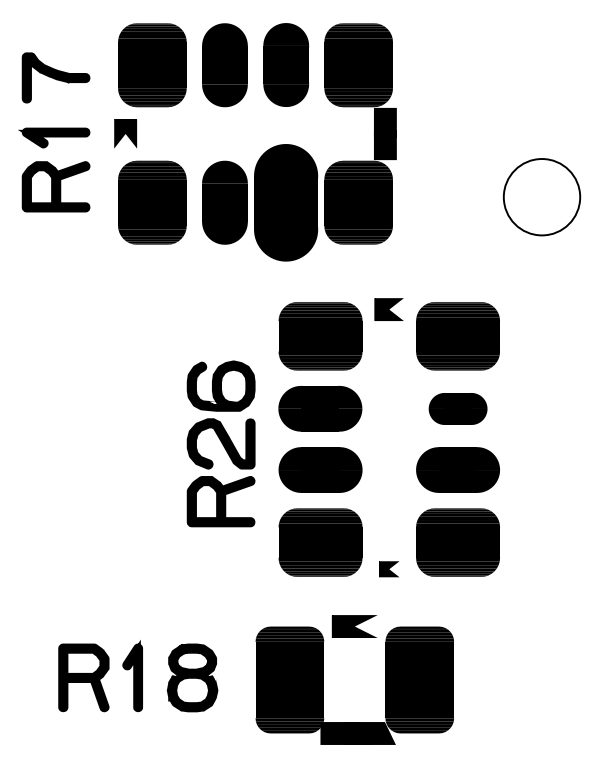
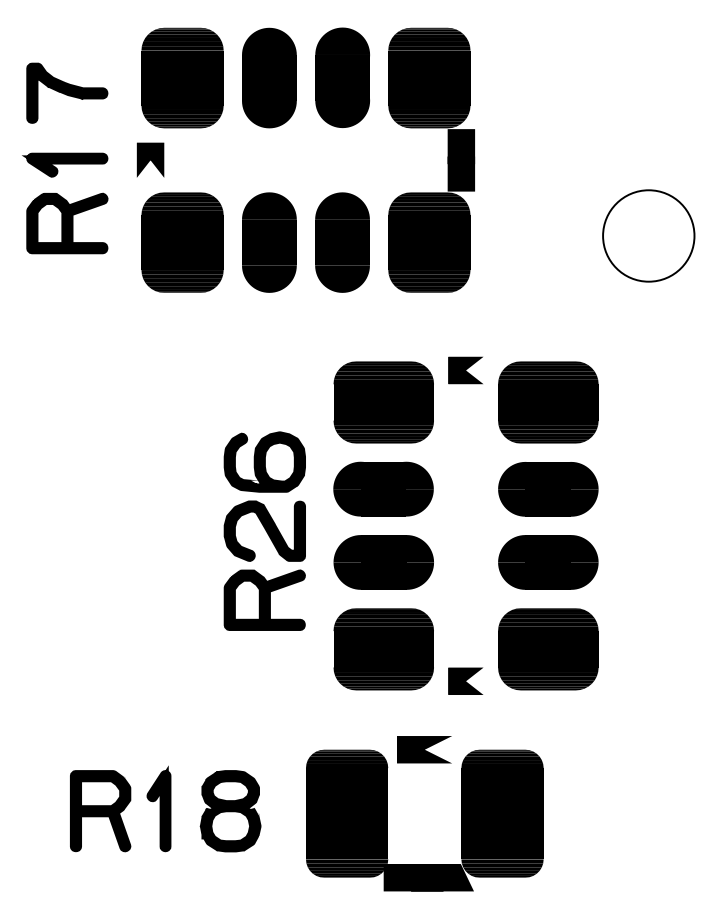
part: (286, 202) -> (342, 242), size x0.71
part: (458, 409) -> (548, 489), size x1.43
part: (388, 568) -> (465, 680), size x1.43

